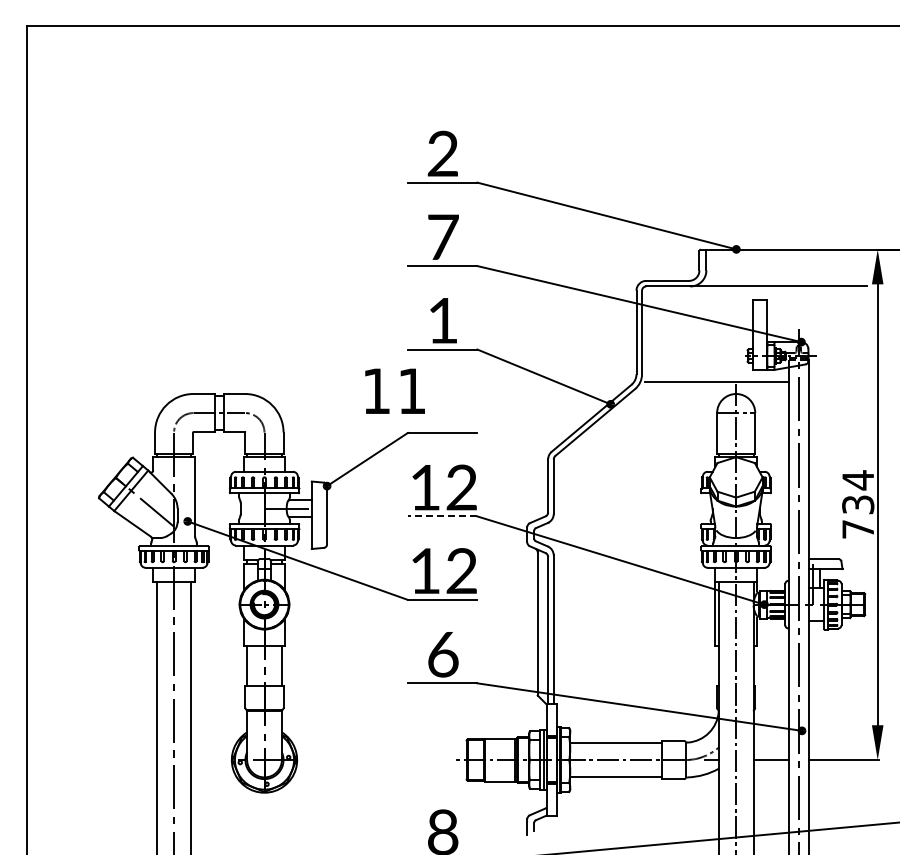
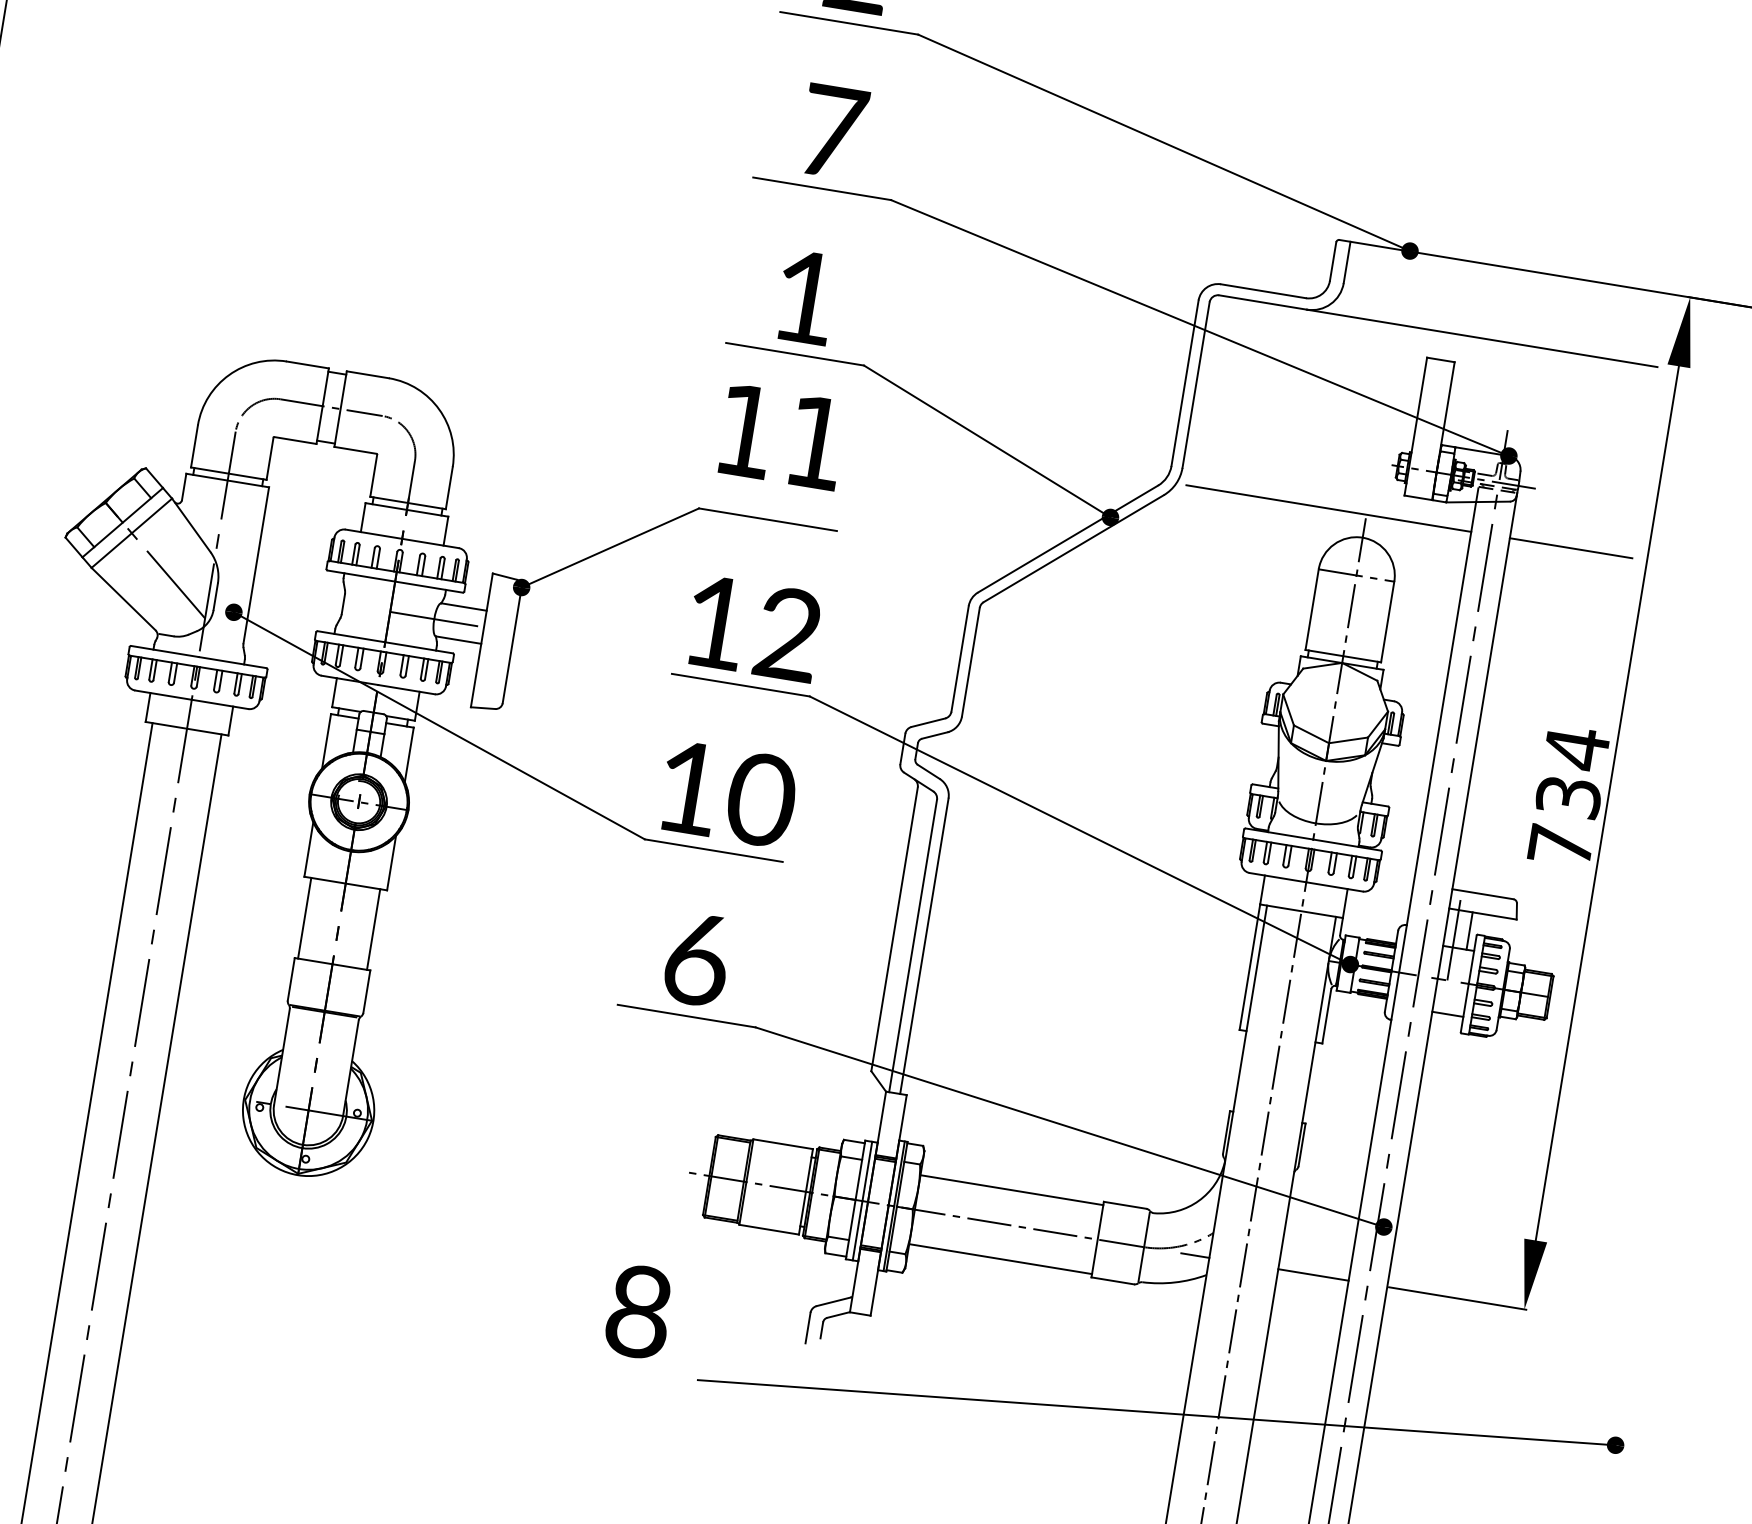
line: (839, 382) -> (1571, 548), added
text: (394, 390) -> (781, 435), moved
line: (442, 516) -> (740, 685), dashed -> solid
text: (461, 571) -> (760, 800), 12 -> 10

